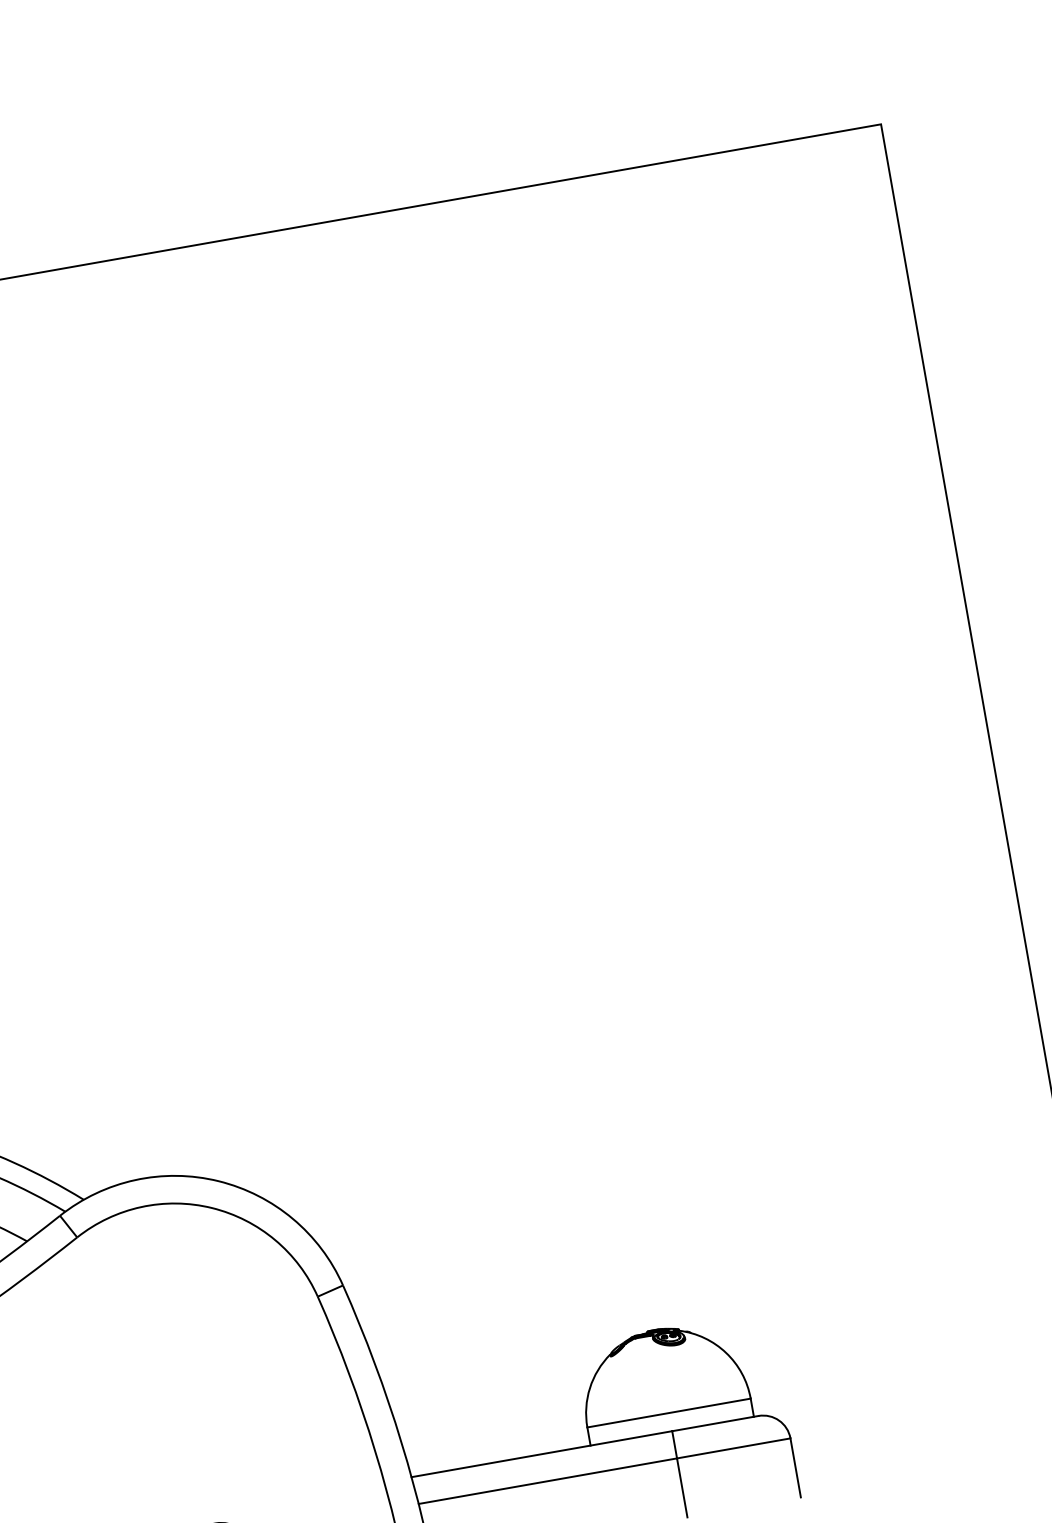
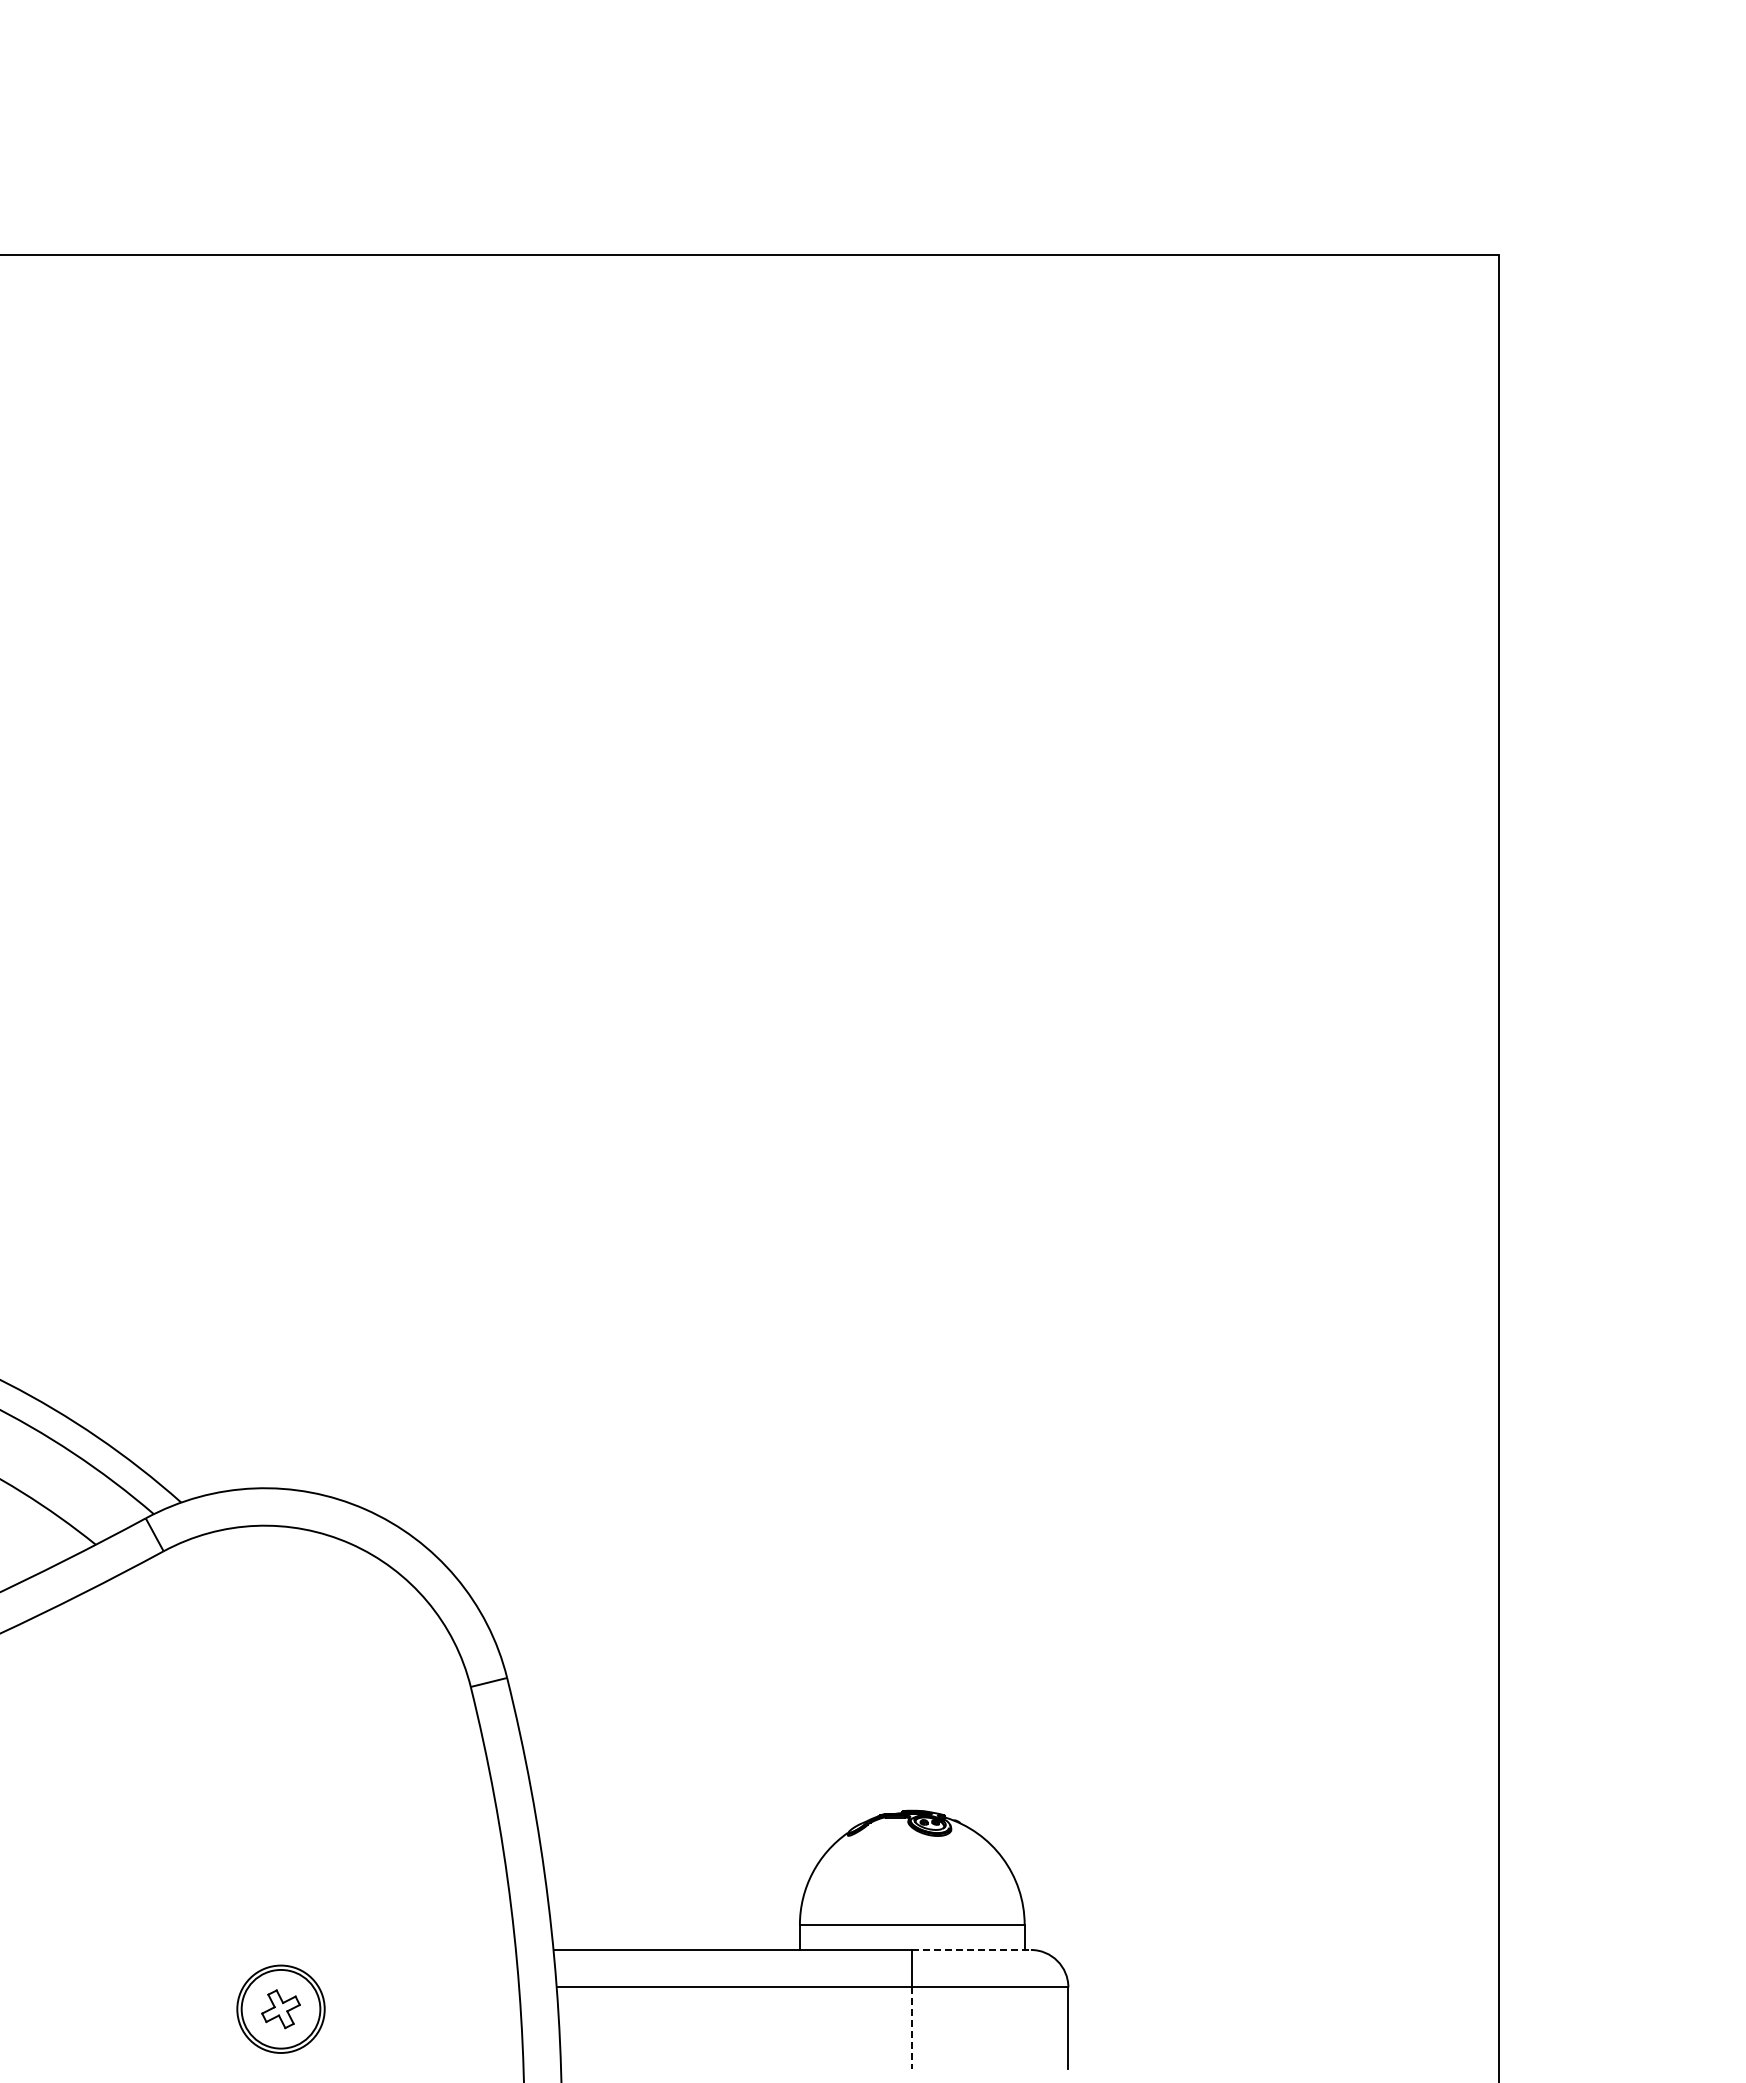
line: (715, 1423) -> (972, 1949), solid -> dashed
line: (682, 1488) -> (912, 2028), solid -> dashed

